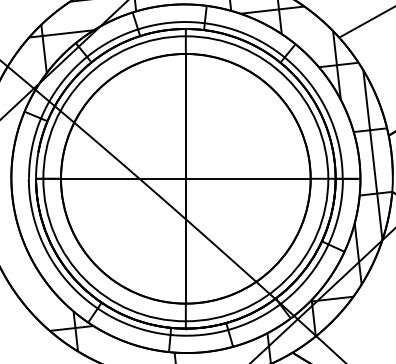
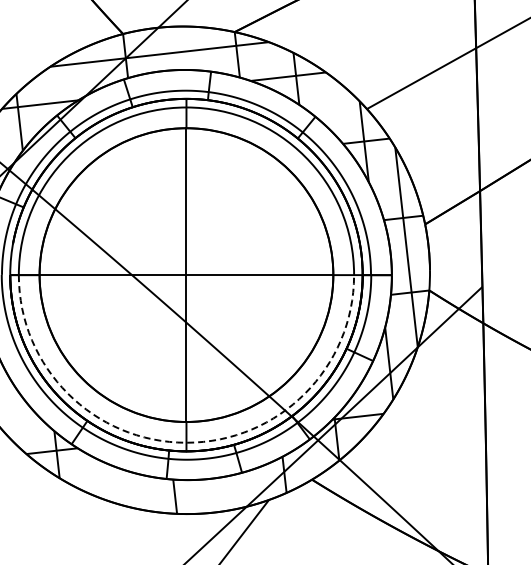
arc: (185, 321) -> (186, 442), solid -> dashed

